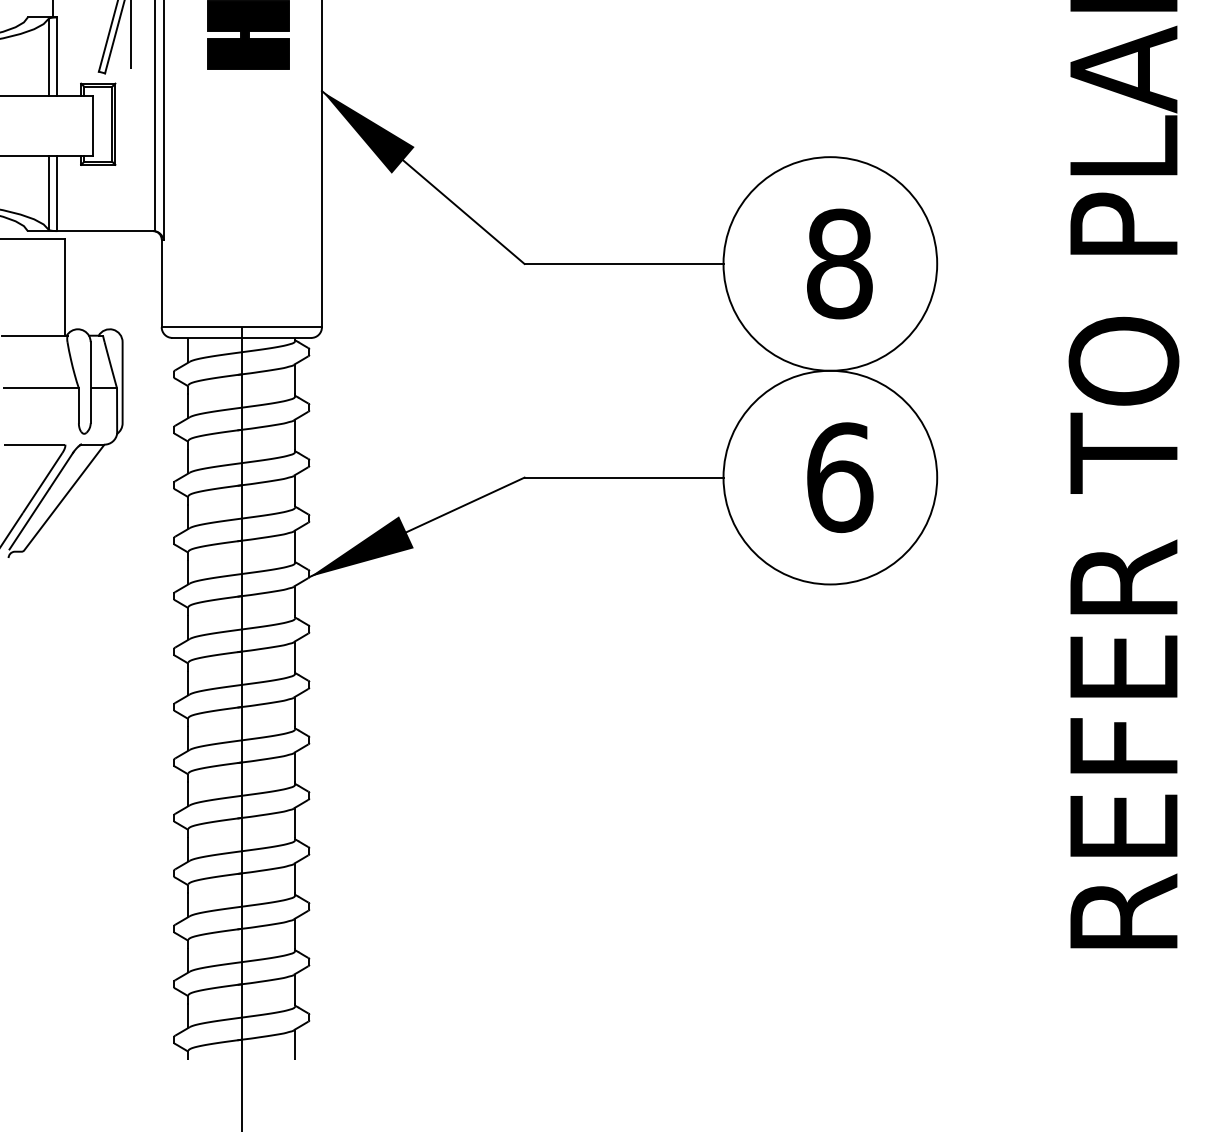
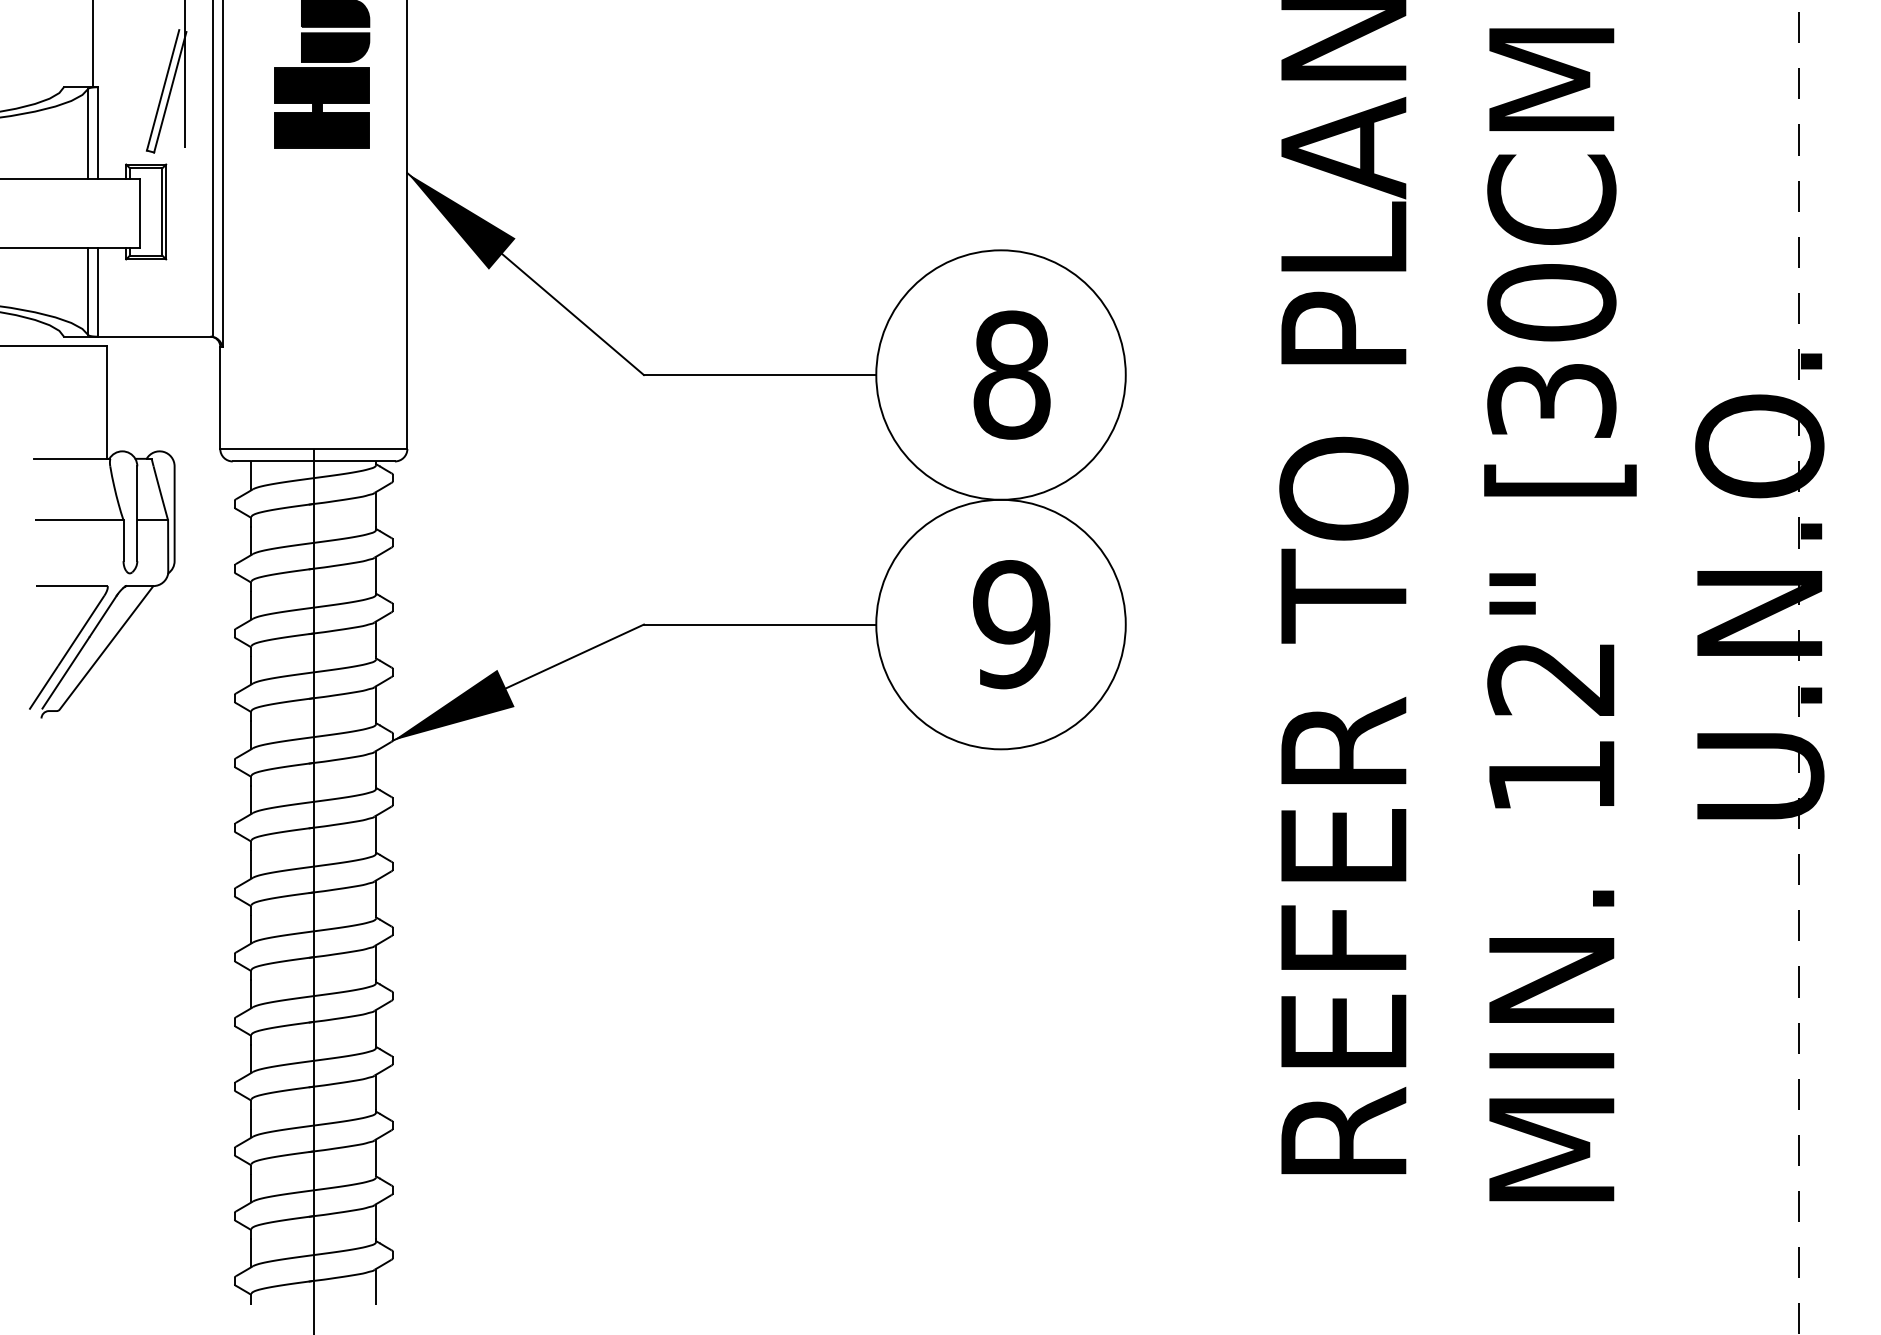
text: (840, 477) -> (1012, 624), 6 -> 9

